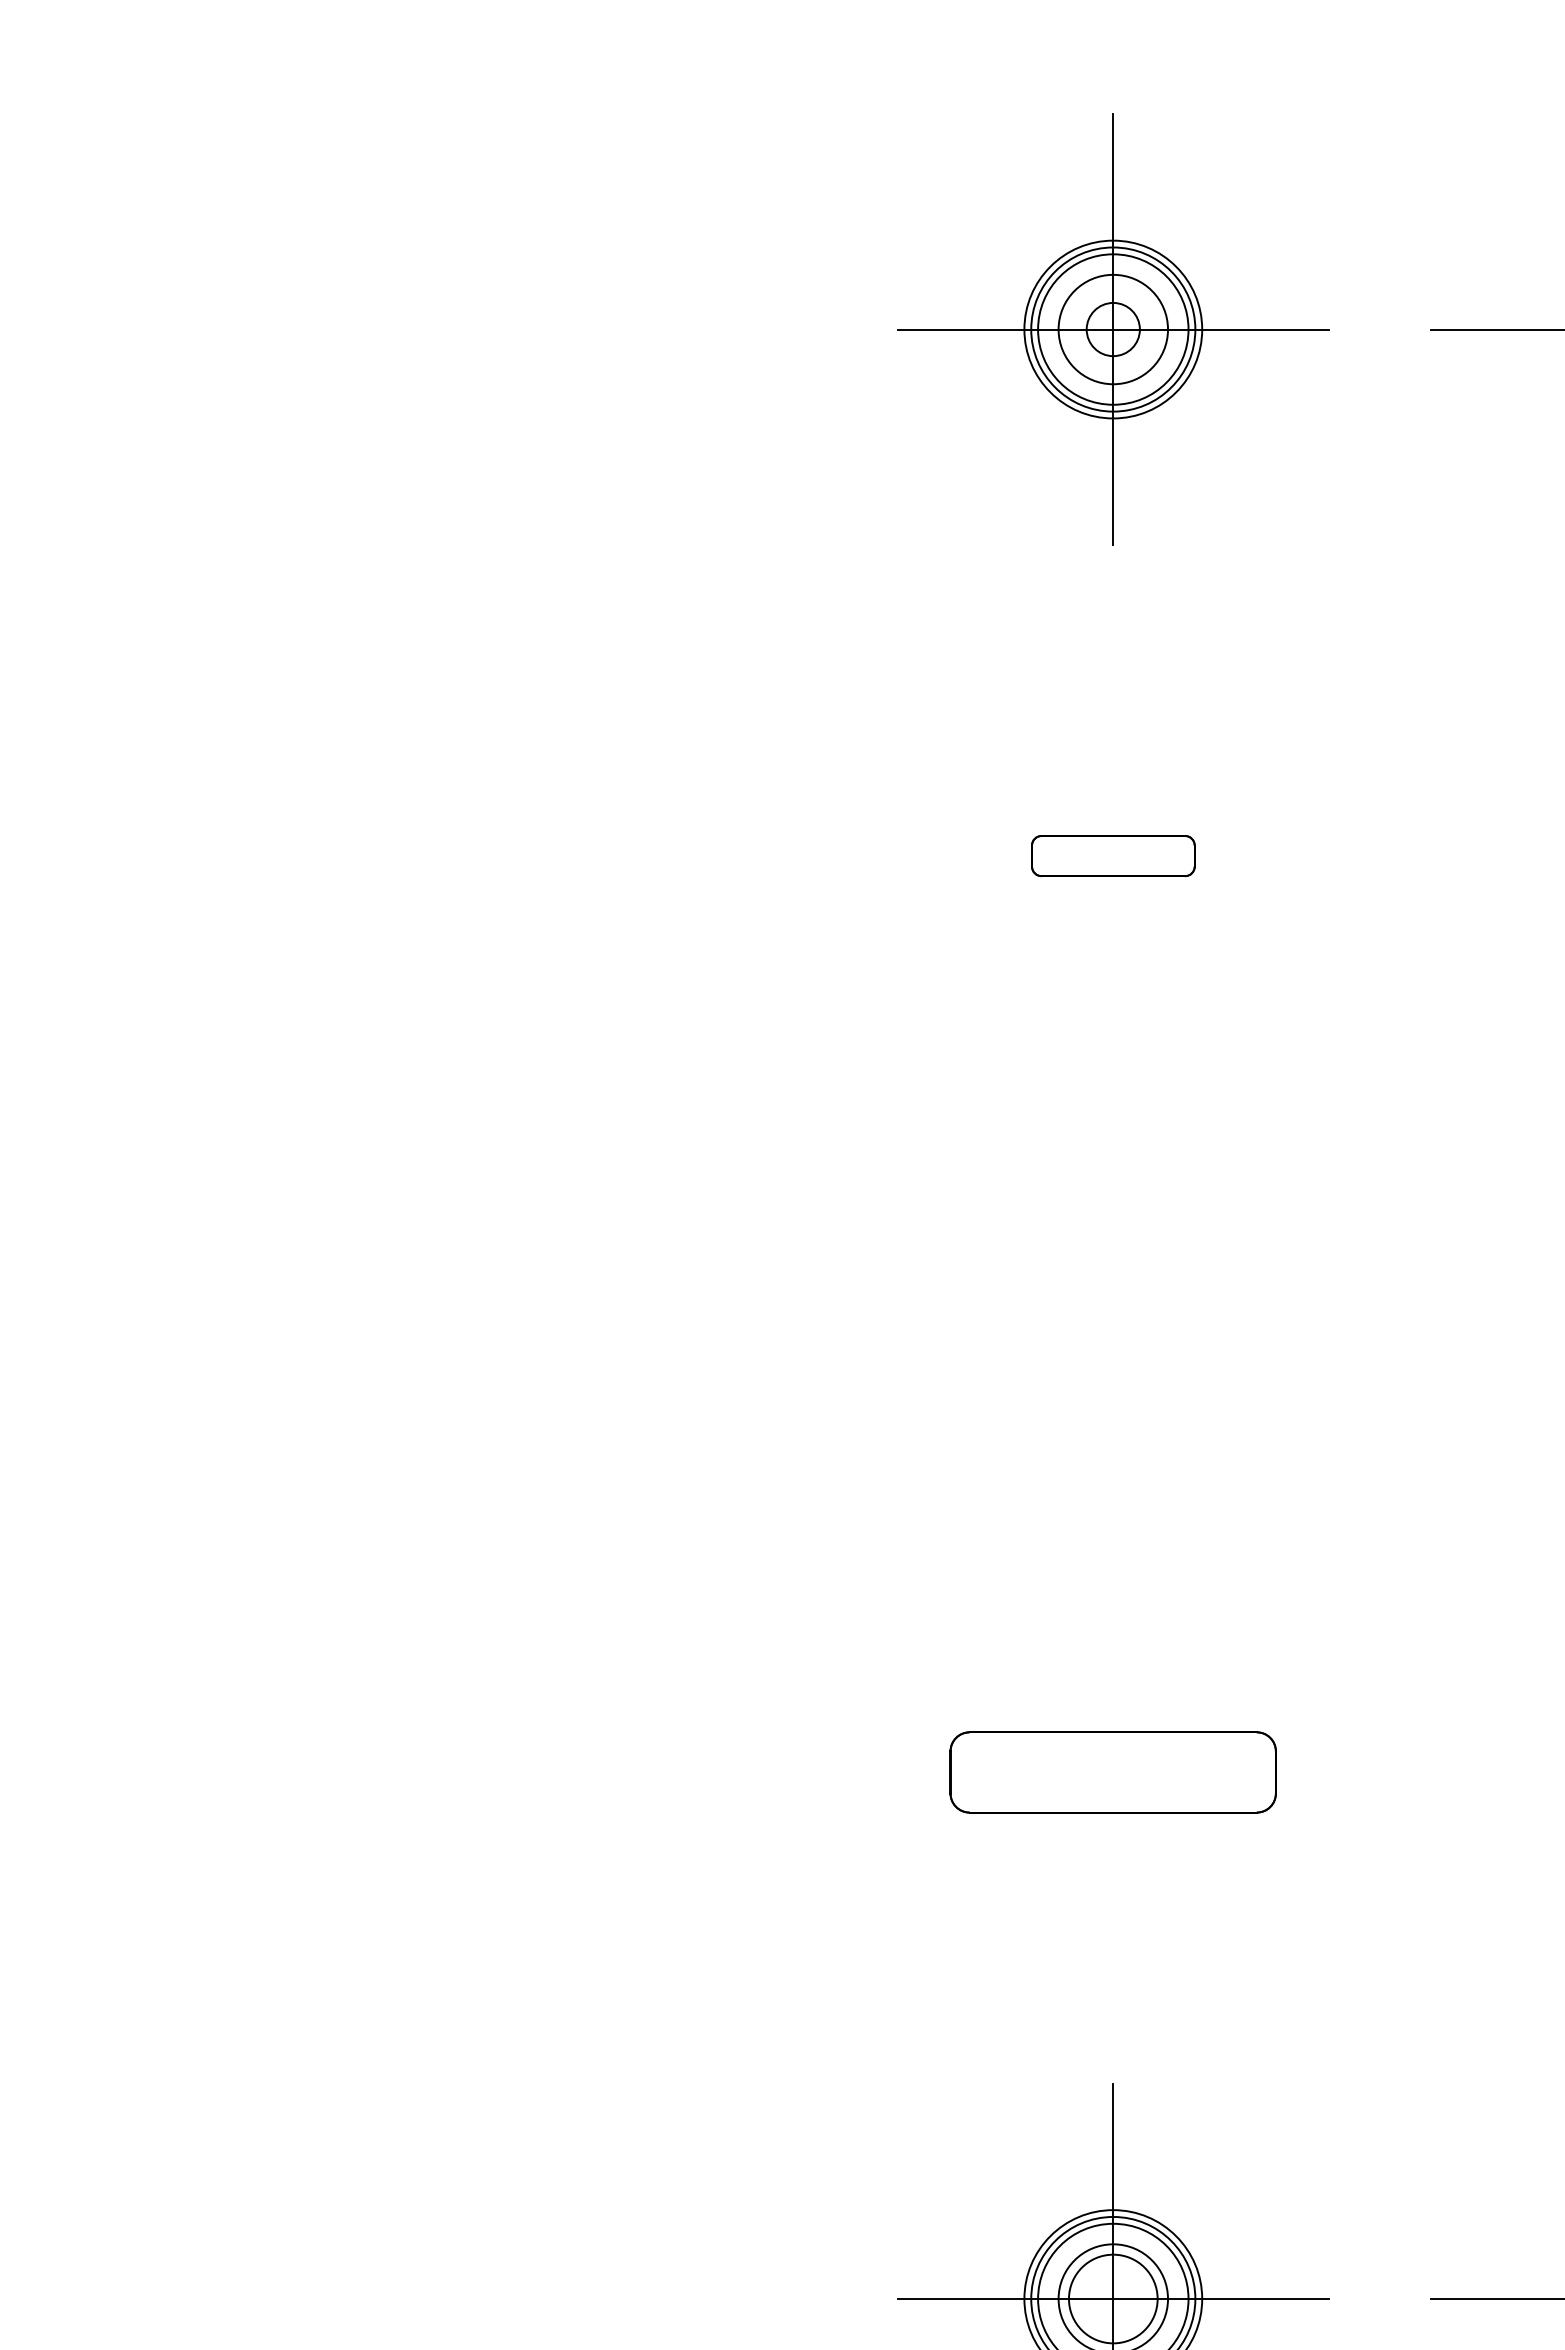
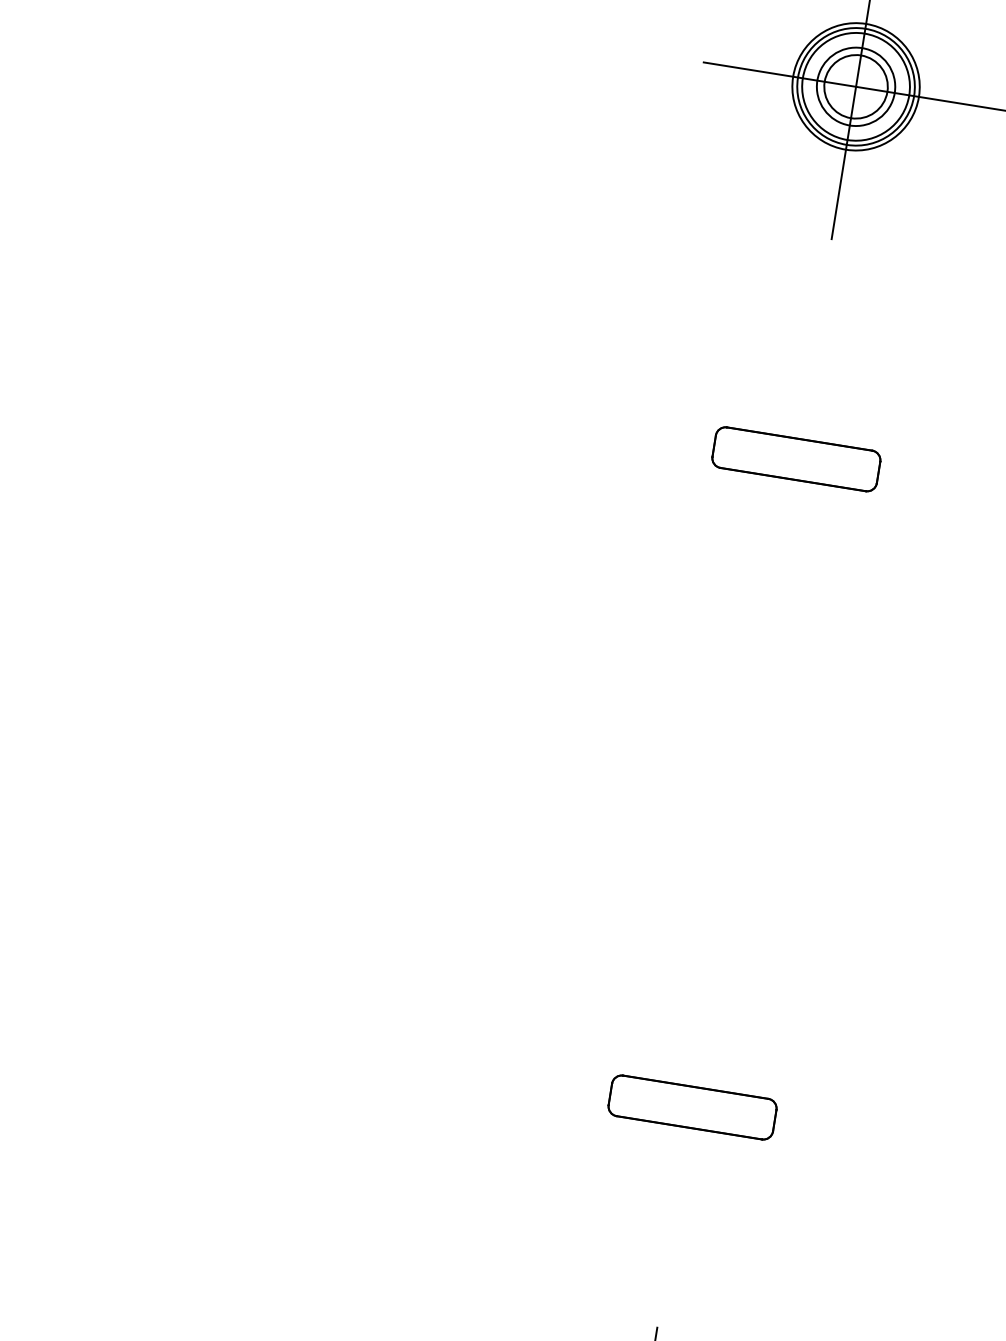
circle: (1112, 329) -> (855, 86), size x1.67
part: (1113, 855) -> (796, 458), size x1.43
part: (1113, 1772) -> (692, 1107), size x0.71

